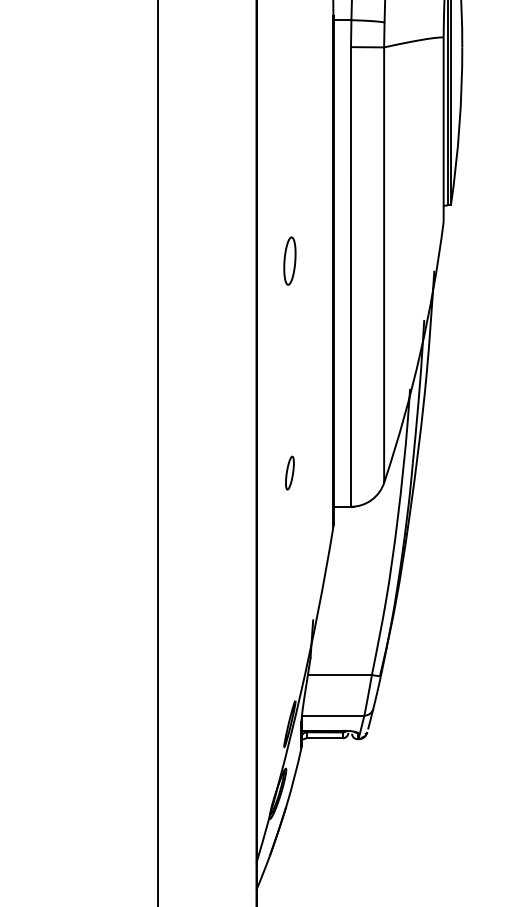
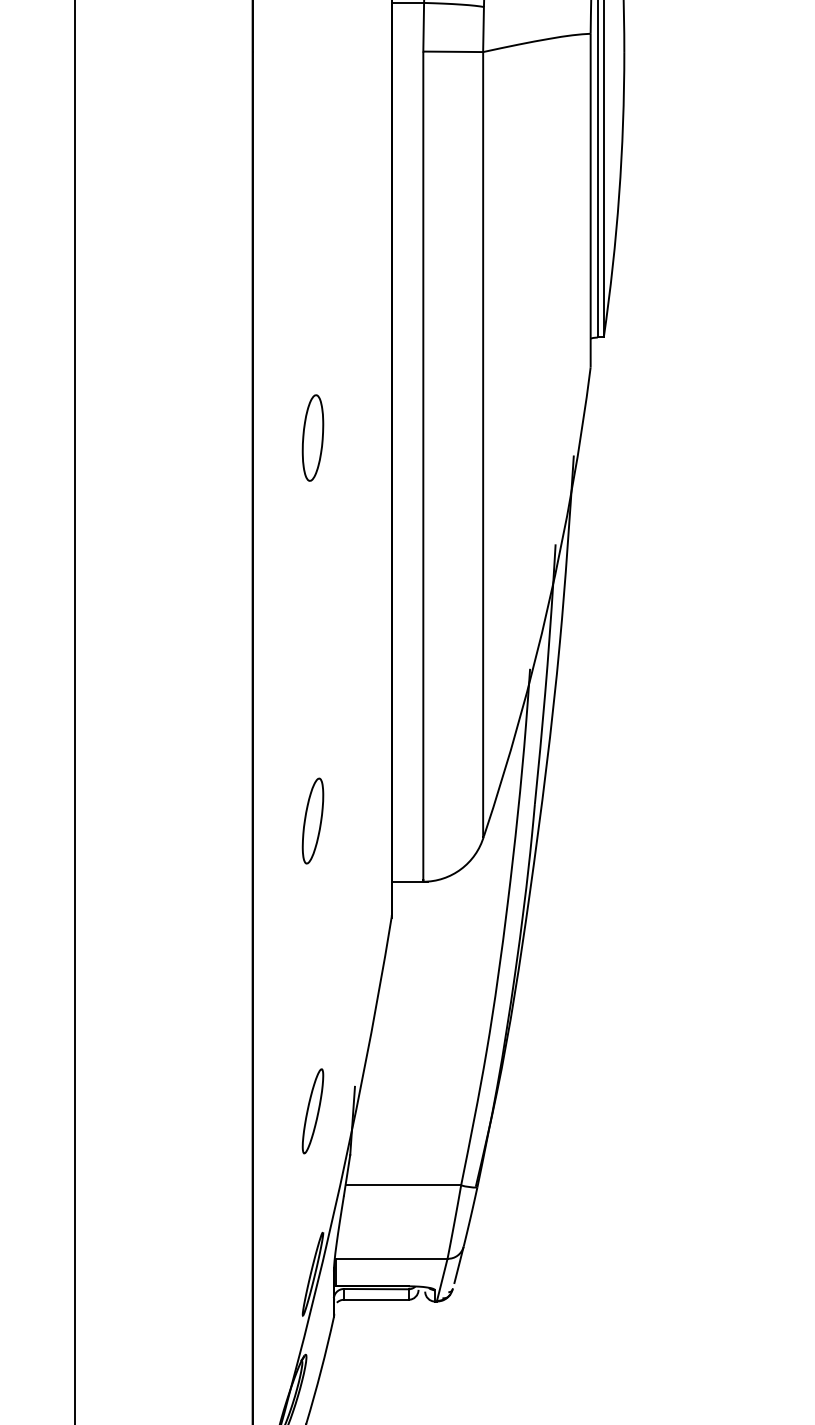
part: (289, 472) -> (312, 819), size x1.43
part: (289, 633) -> (312, 1110), added

